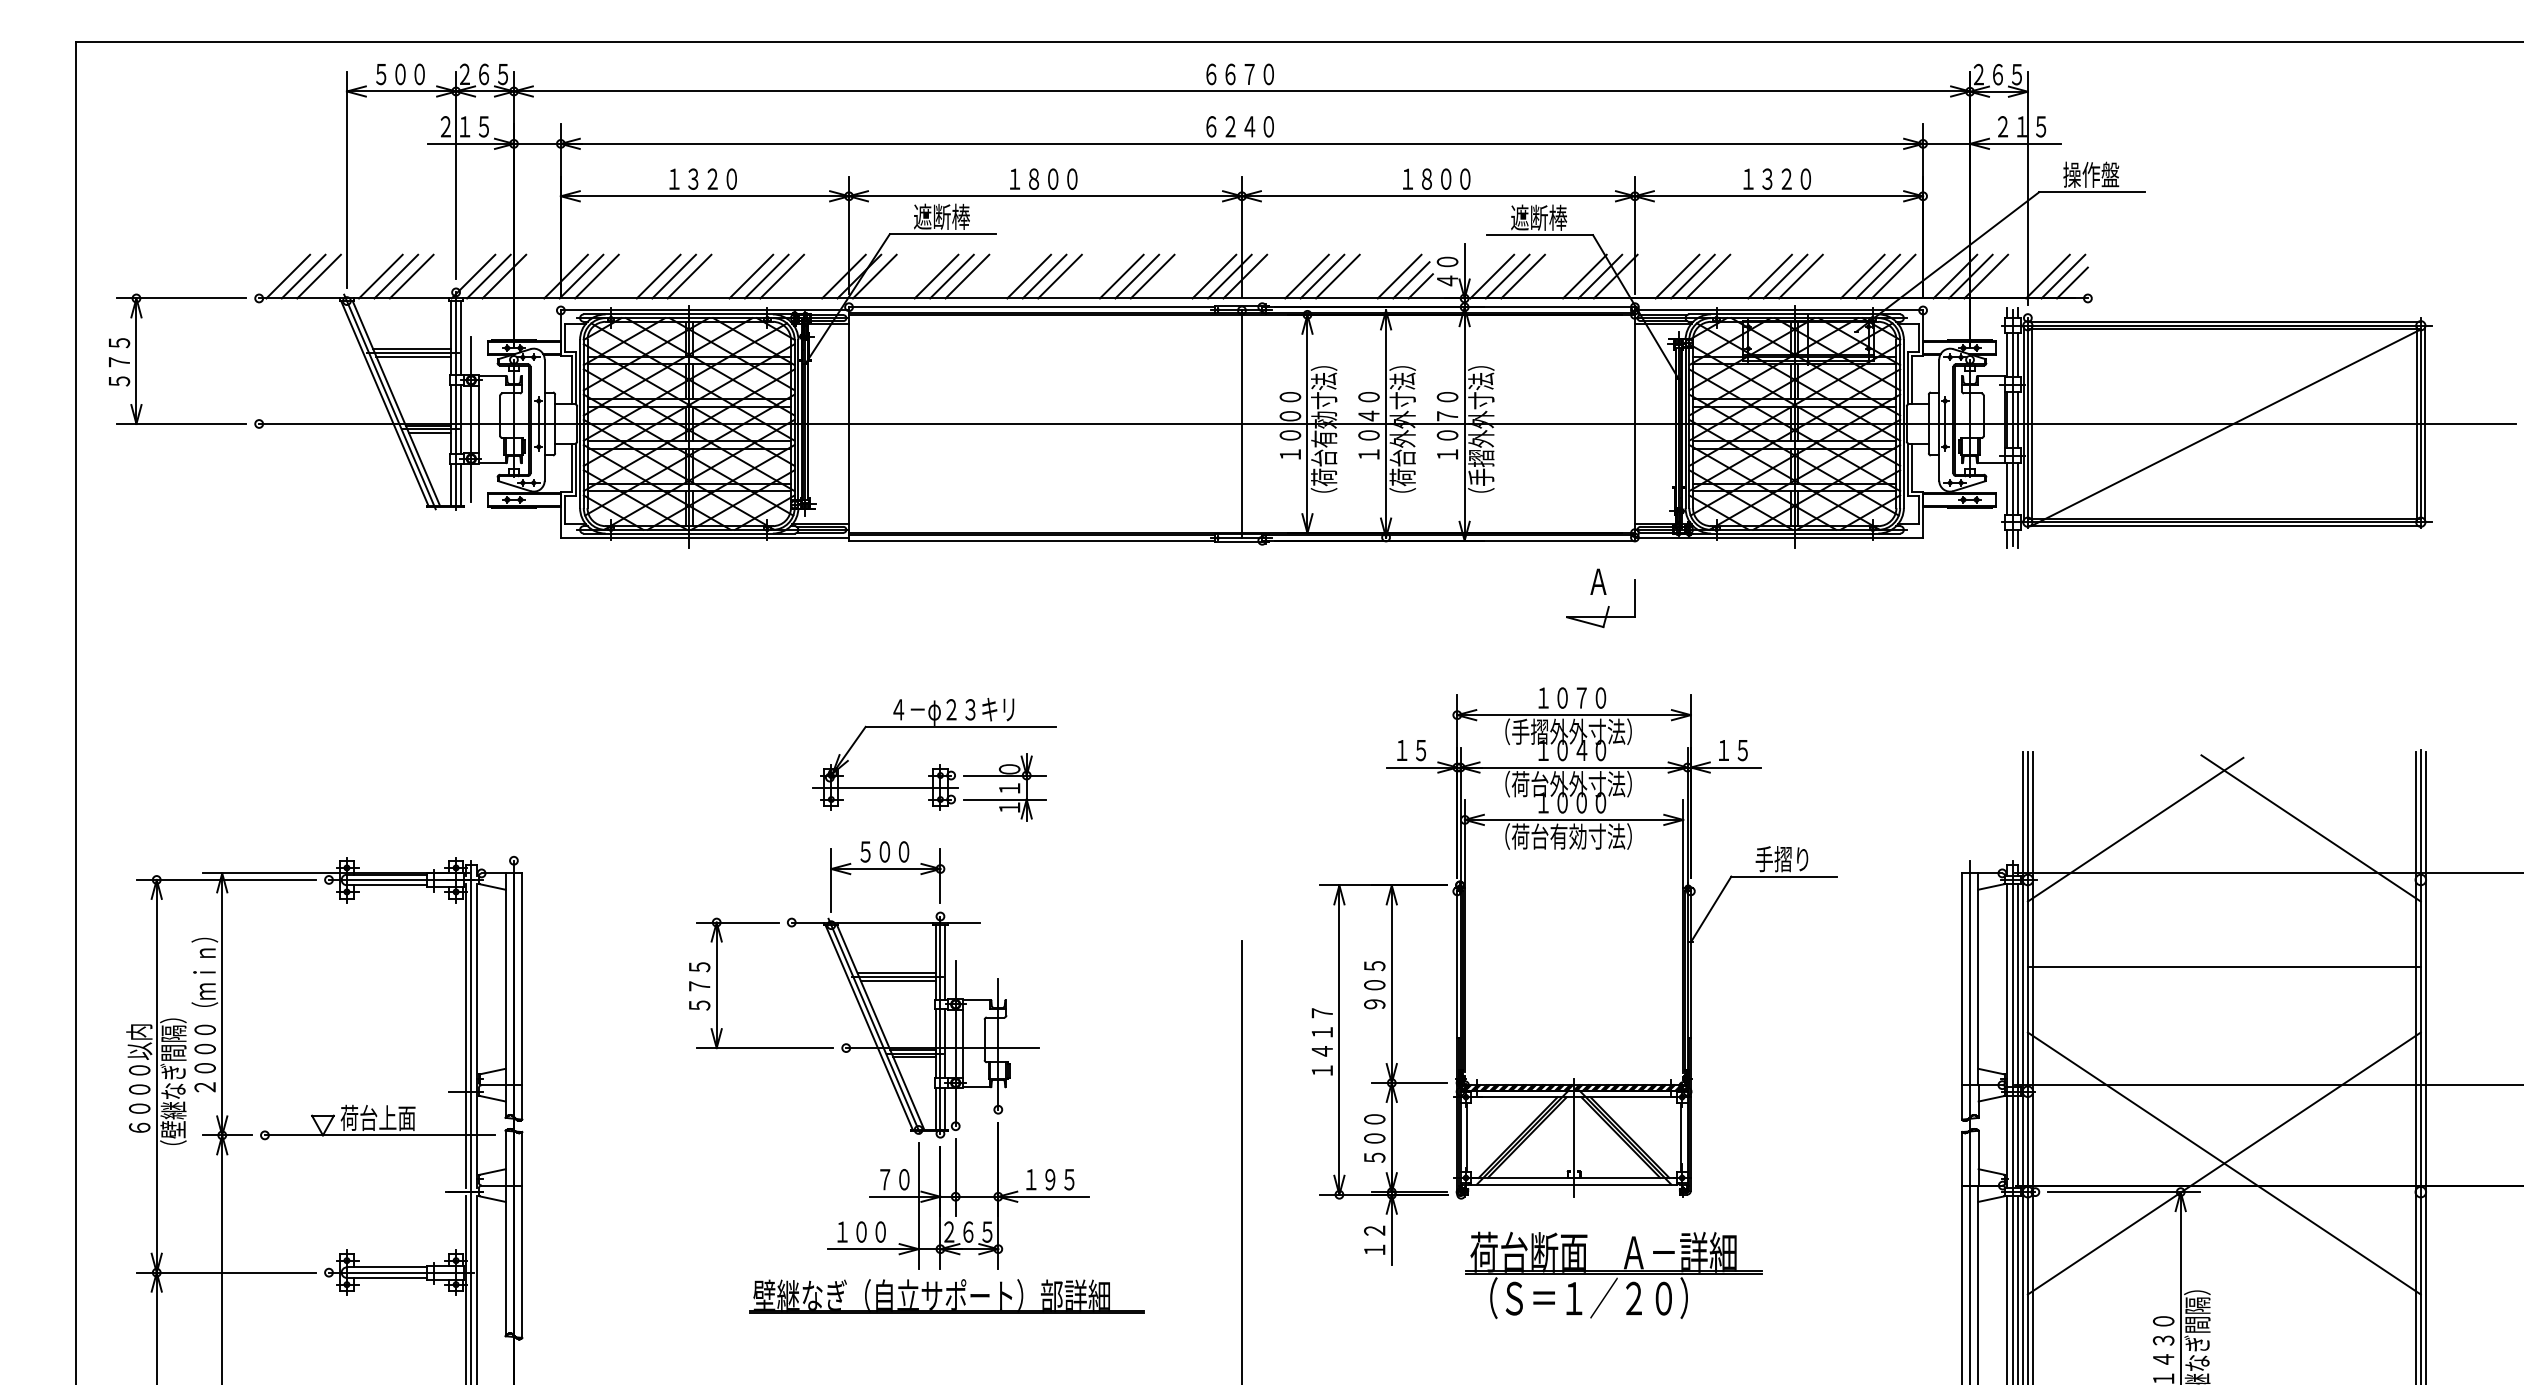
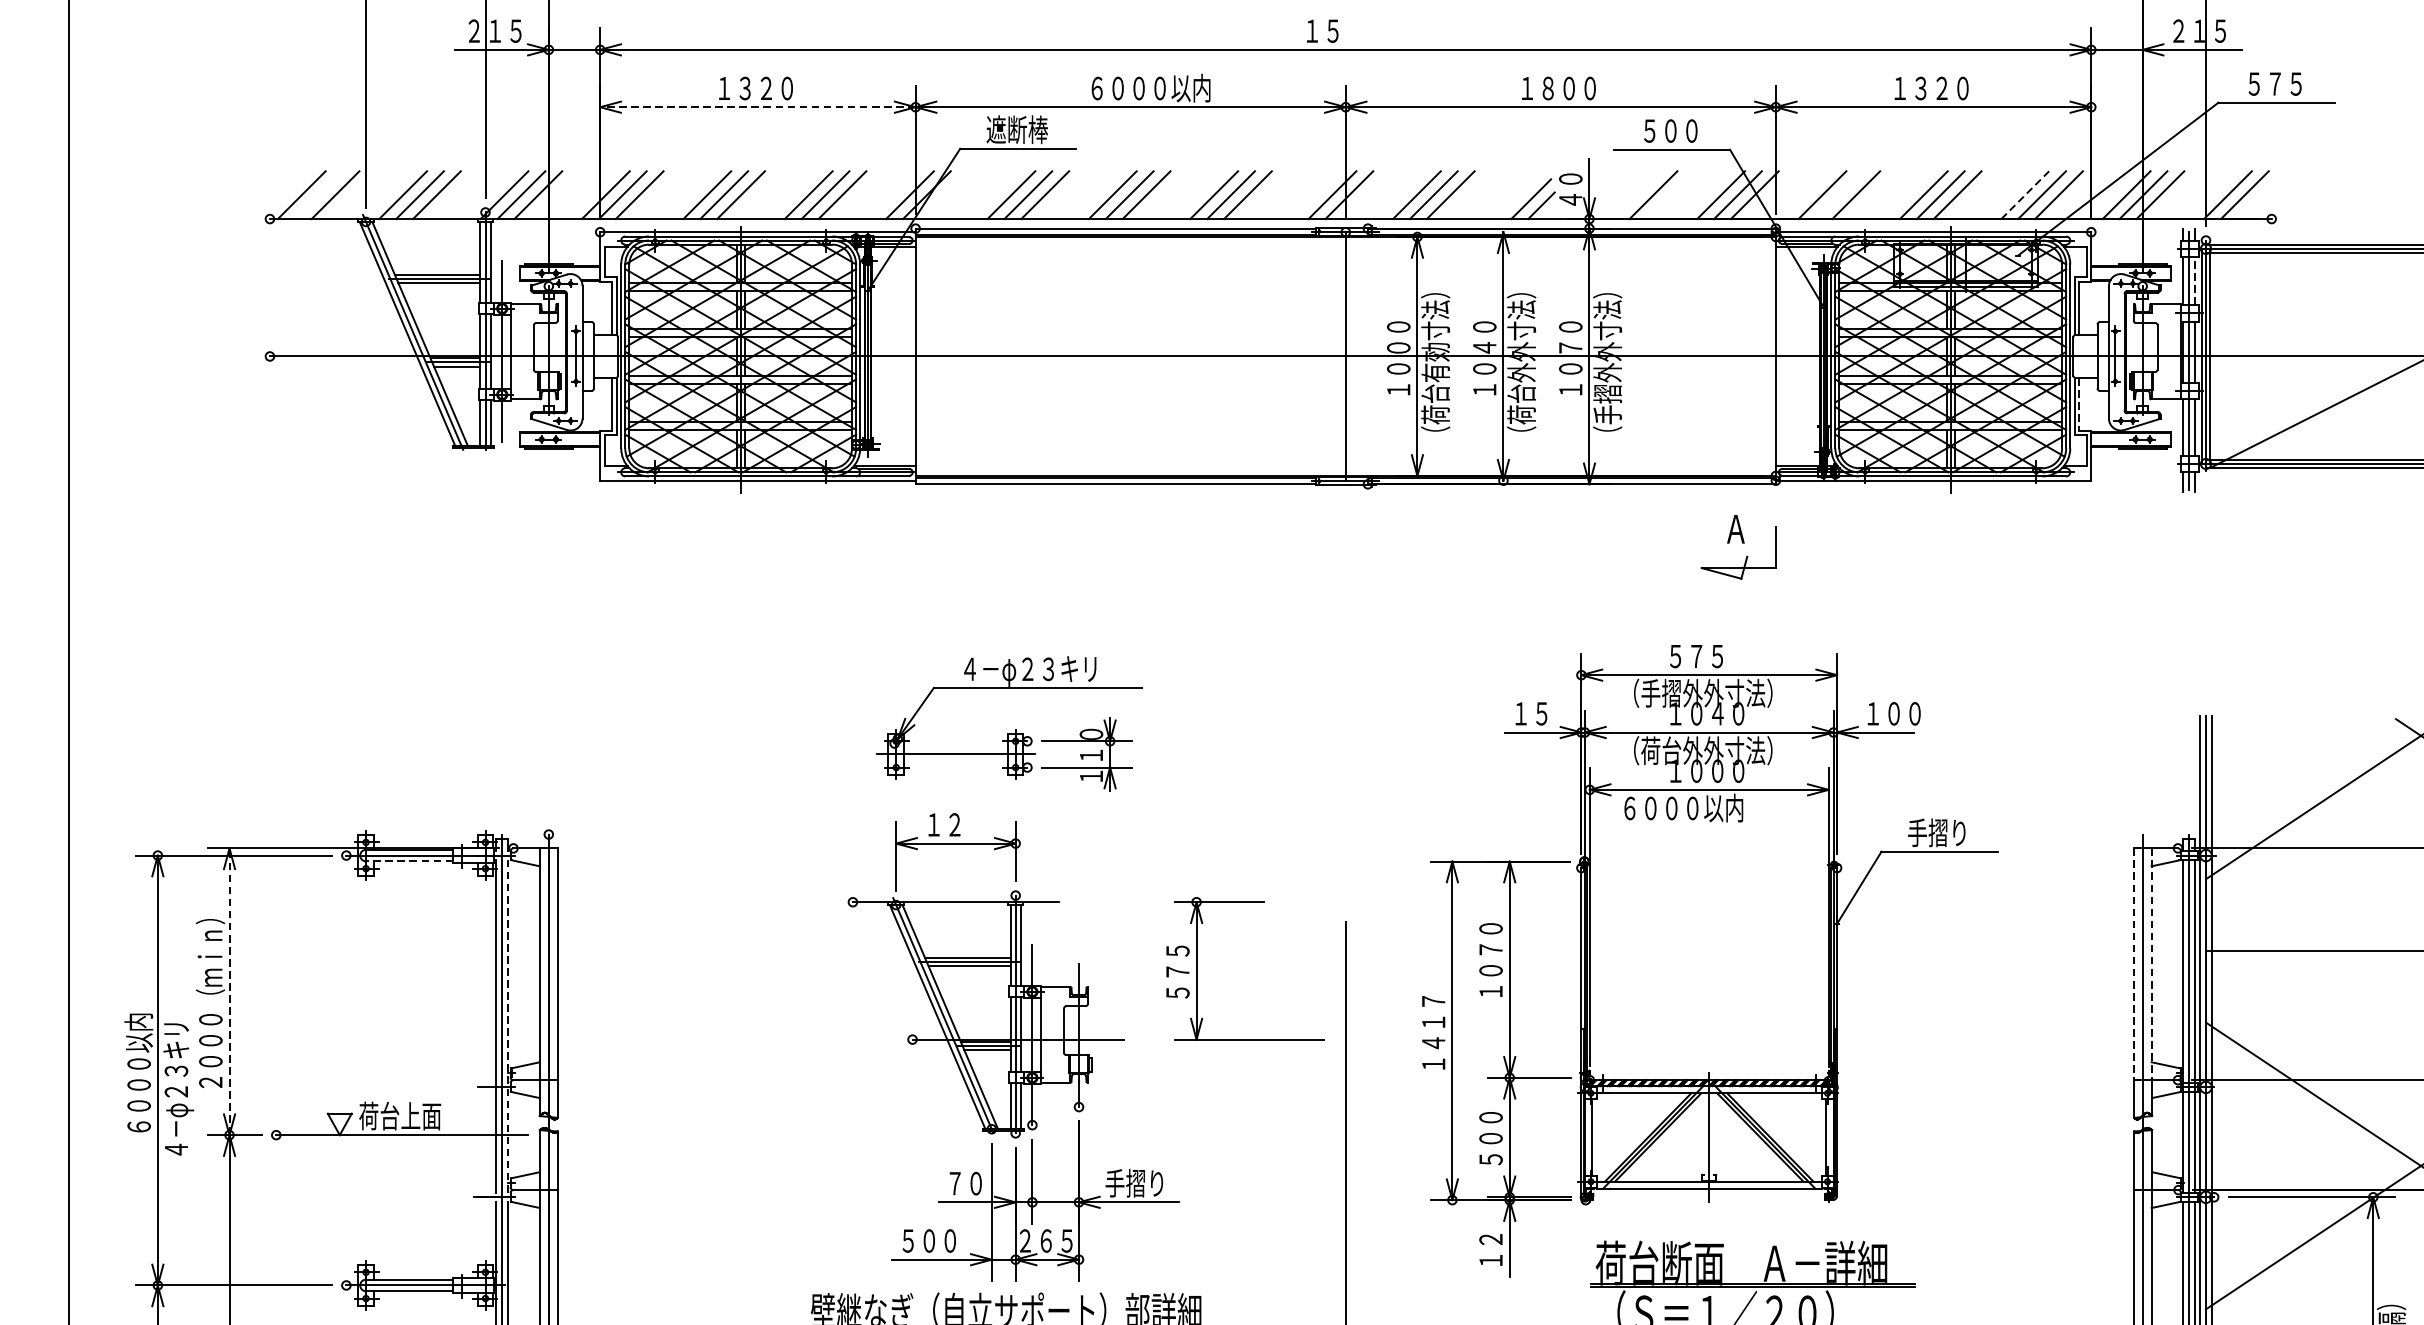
text: (1239, 126) -> (1343, 30), ６２４０ -> １５
text: (2091, 174) -> (2275, 83), 操作盤 -> ５７５
text: (1064, 178) -> (1151, 87), １８００ -> ６０００以内
line: (704, 196) -> (757, 107), solid -> dashed
text: (1539, 217) -> (1671, 130), 遮断棒 -> ５００
line: (303, 276) -> (318, 195), removed
line: (874, 276) -> (943, 195), removed
line: (1214, 276) -> (1315, 195), removed
line: (1399, 276) -> (1518, 195), removed
line: (1492, 276) -> (1619, 195), removed
line: (1507, 276) -> (1636, 195), removed
line: (1692, 276) -> (1838, 195), removed
line: (1862, 276) -> (2024, 195), solid -> dashed
line: (2072, 282) -> (2254, 201), removed
line: (2017, 355) -> (2194, 281), solid -> dashed
part: (136, 358) -> (135, 284), removed
line: (1912, 468) -> (2079, 405), solid -> dashed
text: (1572, 697) -> (1707, 655), １０７０ -> ５７５
text: (1752, 750) -> (1904, 713), １５ -> １００
text: (1563, 836) -> (1697, 808), （荷台有効寸法） -> ６０００以内
text: (884, 851) -> (954, 824), ５００ -> １２
line: (386, 885) -> (409, 861), solid -> dashed
text: (1374, 975) -> (1490, 960), ９０５ -> １０７０
line: (1961, 979) -> (2133, 964), solid -> dashed
line: (1978, 979) -> (2151, 964), solid -> dashed
part: (717, 983) -> (1197, 968), moved
line: (222, 1004) -> (229, 991), solid -> dashed
line: (476, 1036) -> (507, 1026), solid -> dashed
text: (174, 1086) -> (177, 1081), （壁継なぎ間隔） -> ４－φ２３キリ
text: (1048, 1179) -> (1133, 1183), １９５ -> 手摺り
text: (842, 1231) -> (908, 1240), １００ -> ５００

